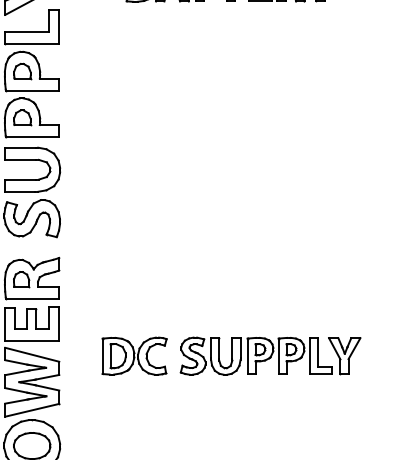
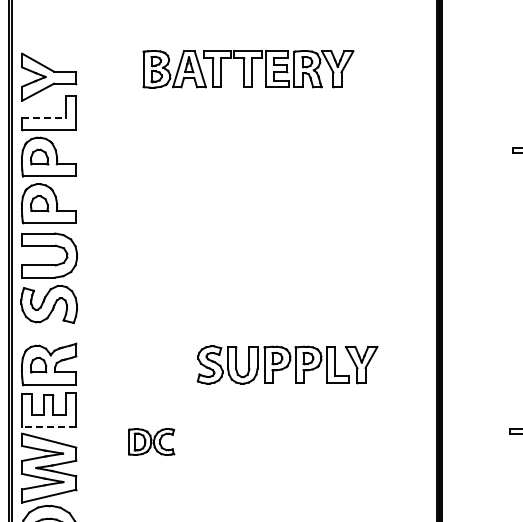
line: (27, 31) -> (44, 117), solid -> dashed
line: (32, 341) -> (49, 427), solid -> dashed
part: (134, 355) -> (151, 441), size x0.7
part: (270, 355) -> (287, 364), moved

